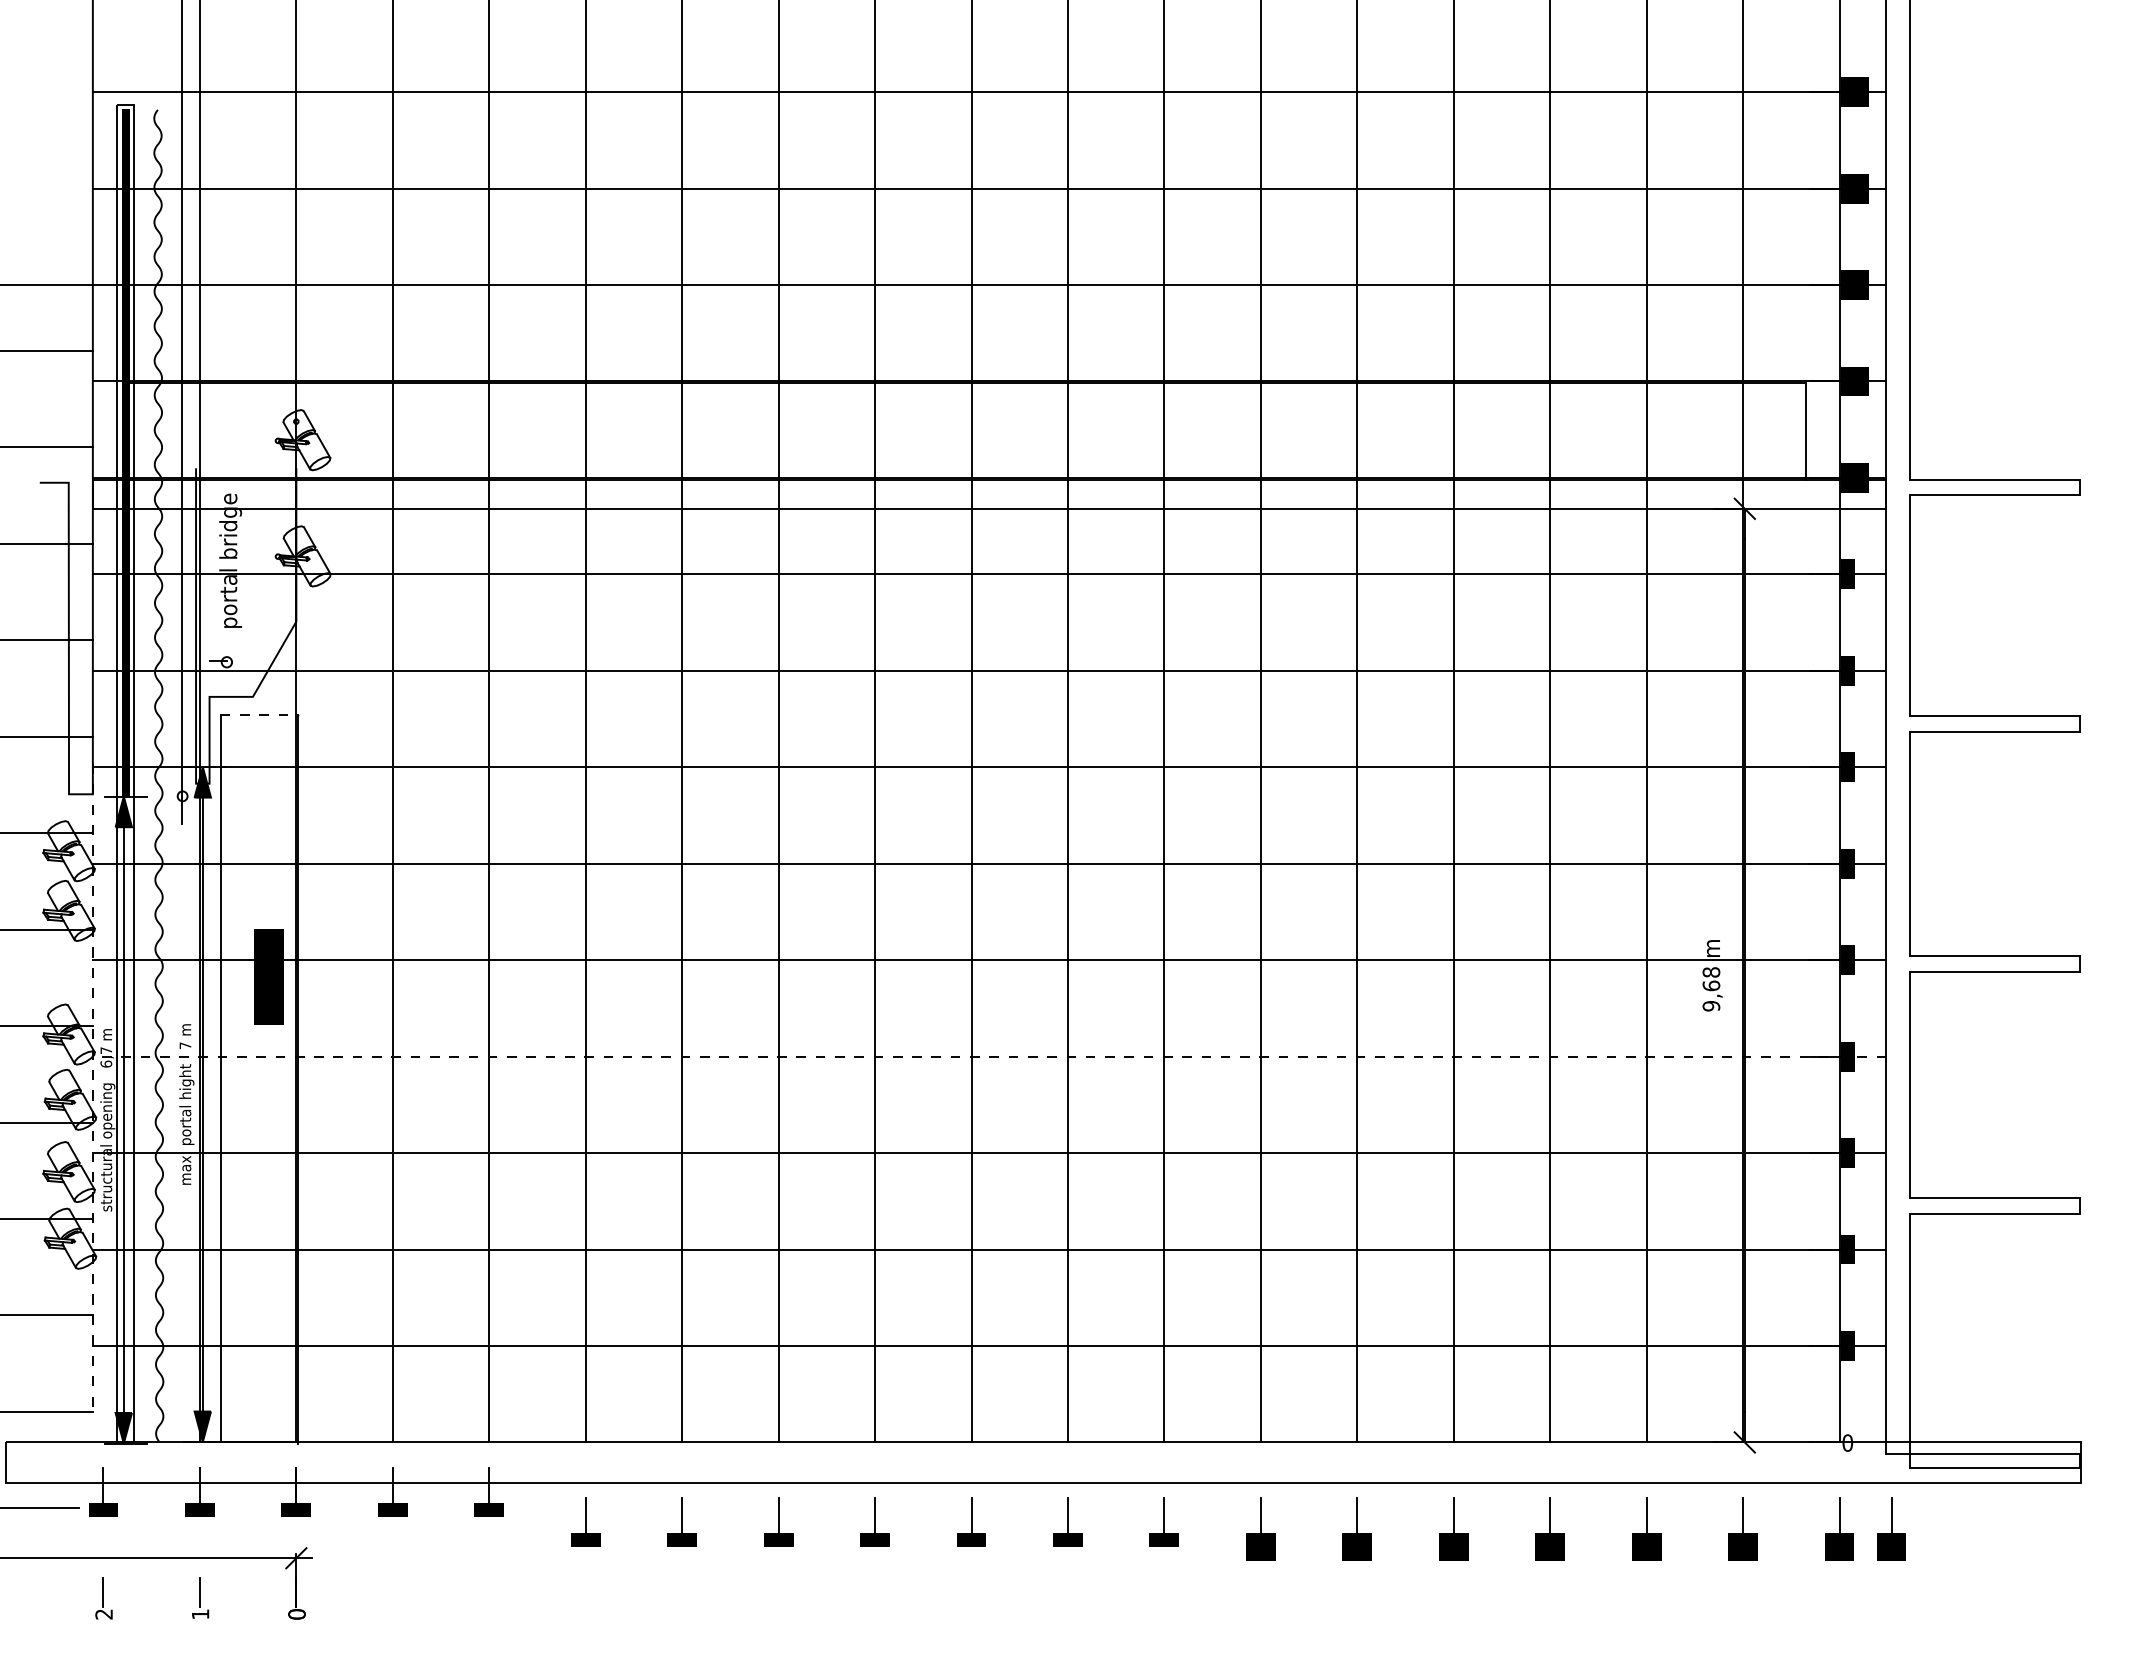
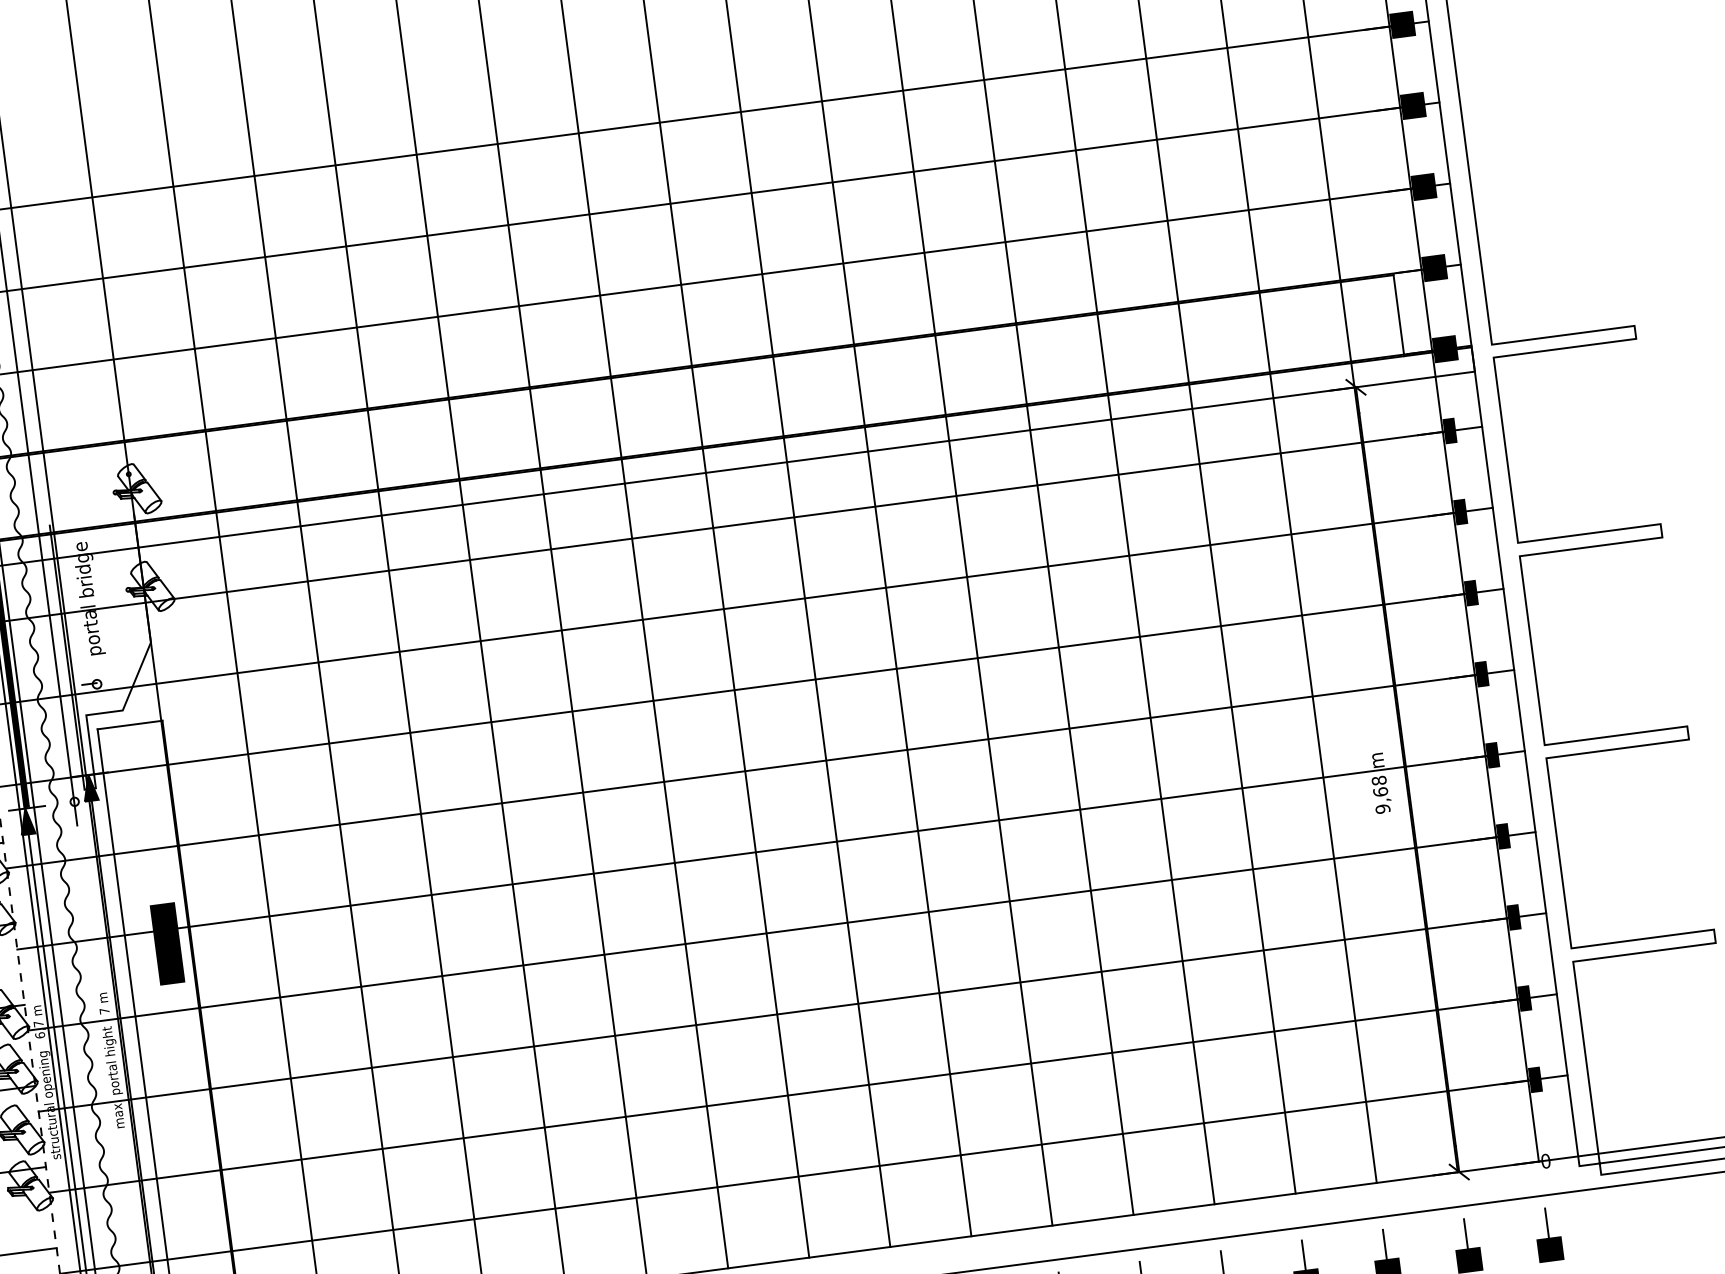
line: (259, 715) -> (130, 725), dashed -> solid
line: (989, 1056) -> (781, 931), dashed -> solid
part: (1891, 1528) -> (1592, 1228), removed

